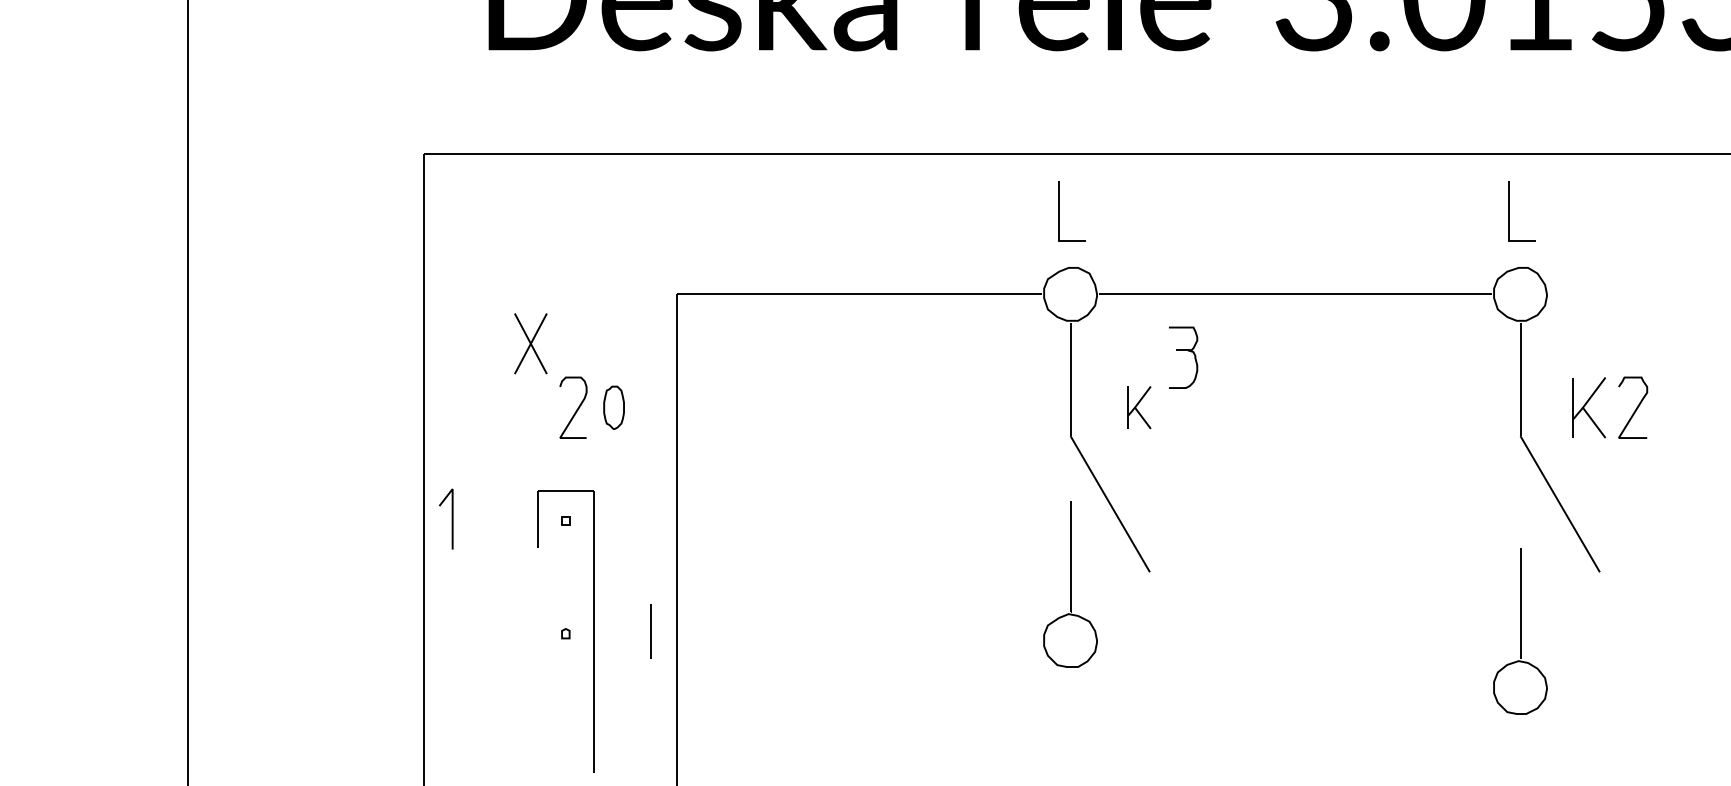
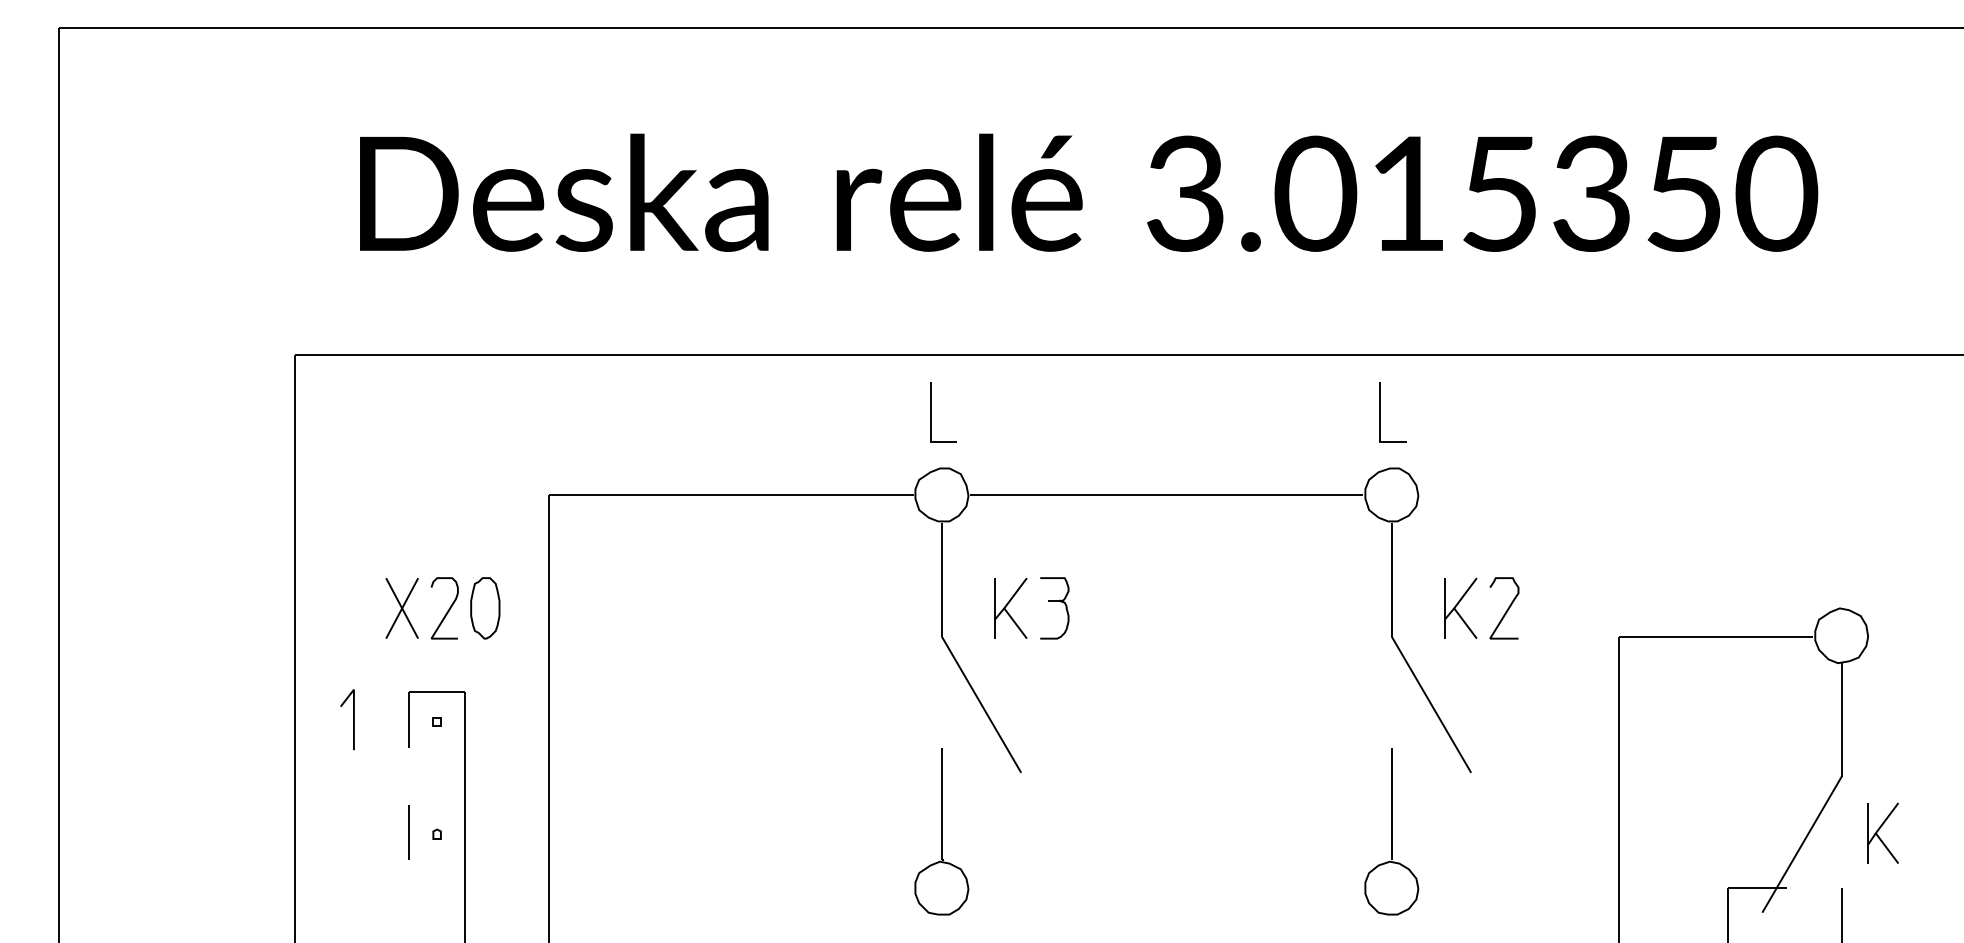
part: (530, 343) -> (401, 608), moved
part: (1183, 350) -> (1054, 601), moved
part: (1139, 406) -> (1010, 607), size x1.43
part: (614, 407) -> (485, 608), size x1.43
curve: (452, 518) -> (353, 719), moved
part: (1070, 583) -> (941, 831), moved
line: (650, 631) -> (408, 832), moved

